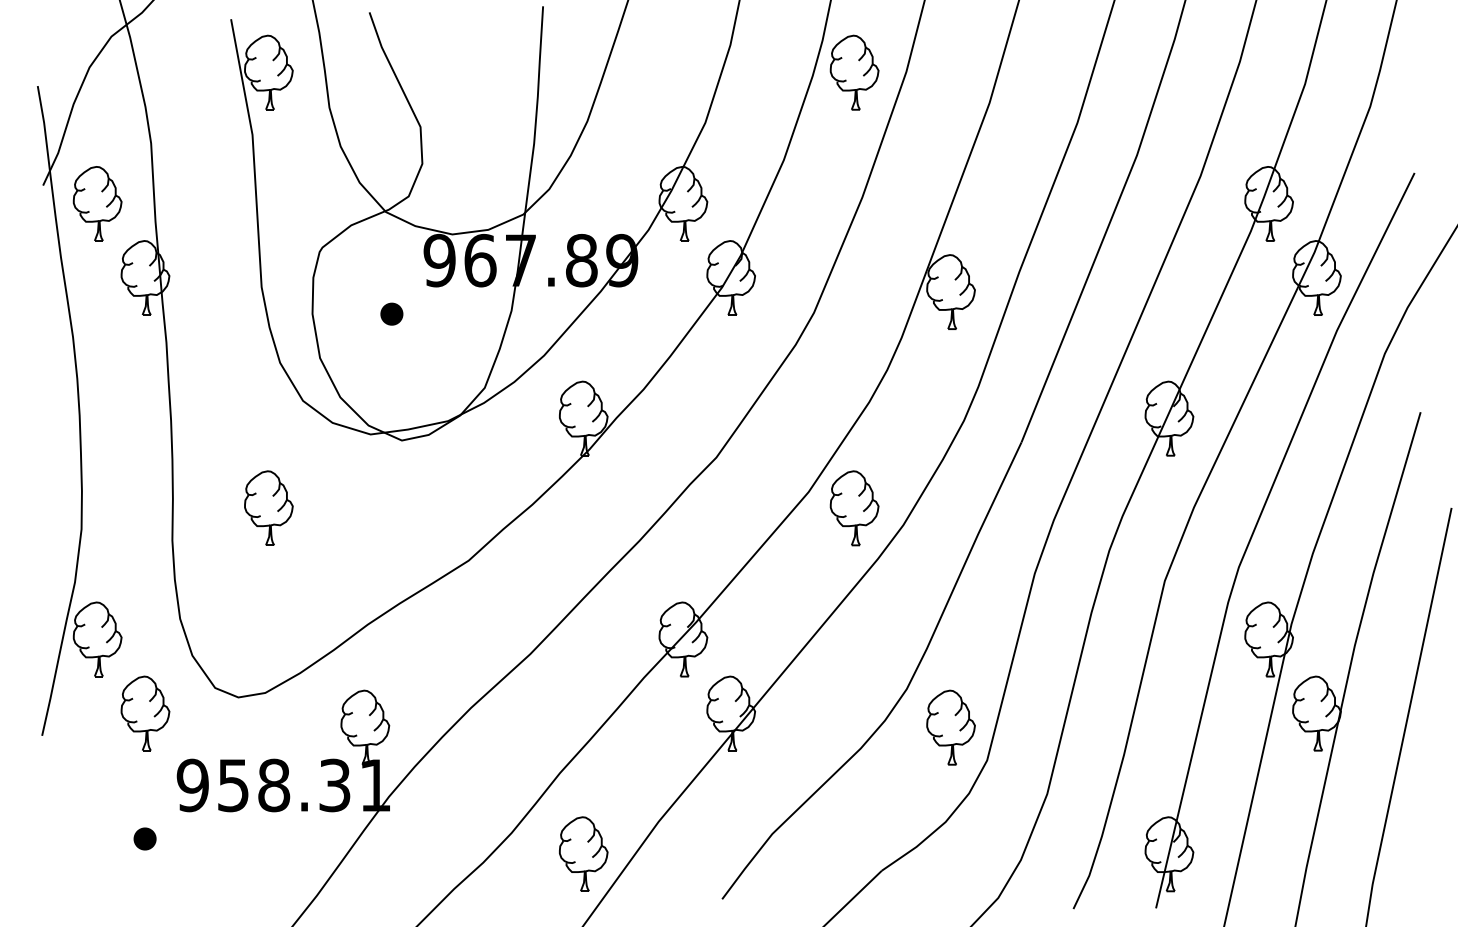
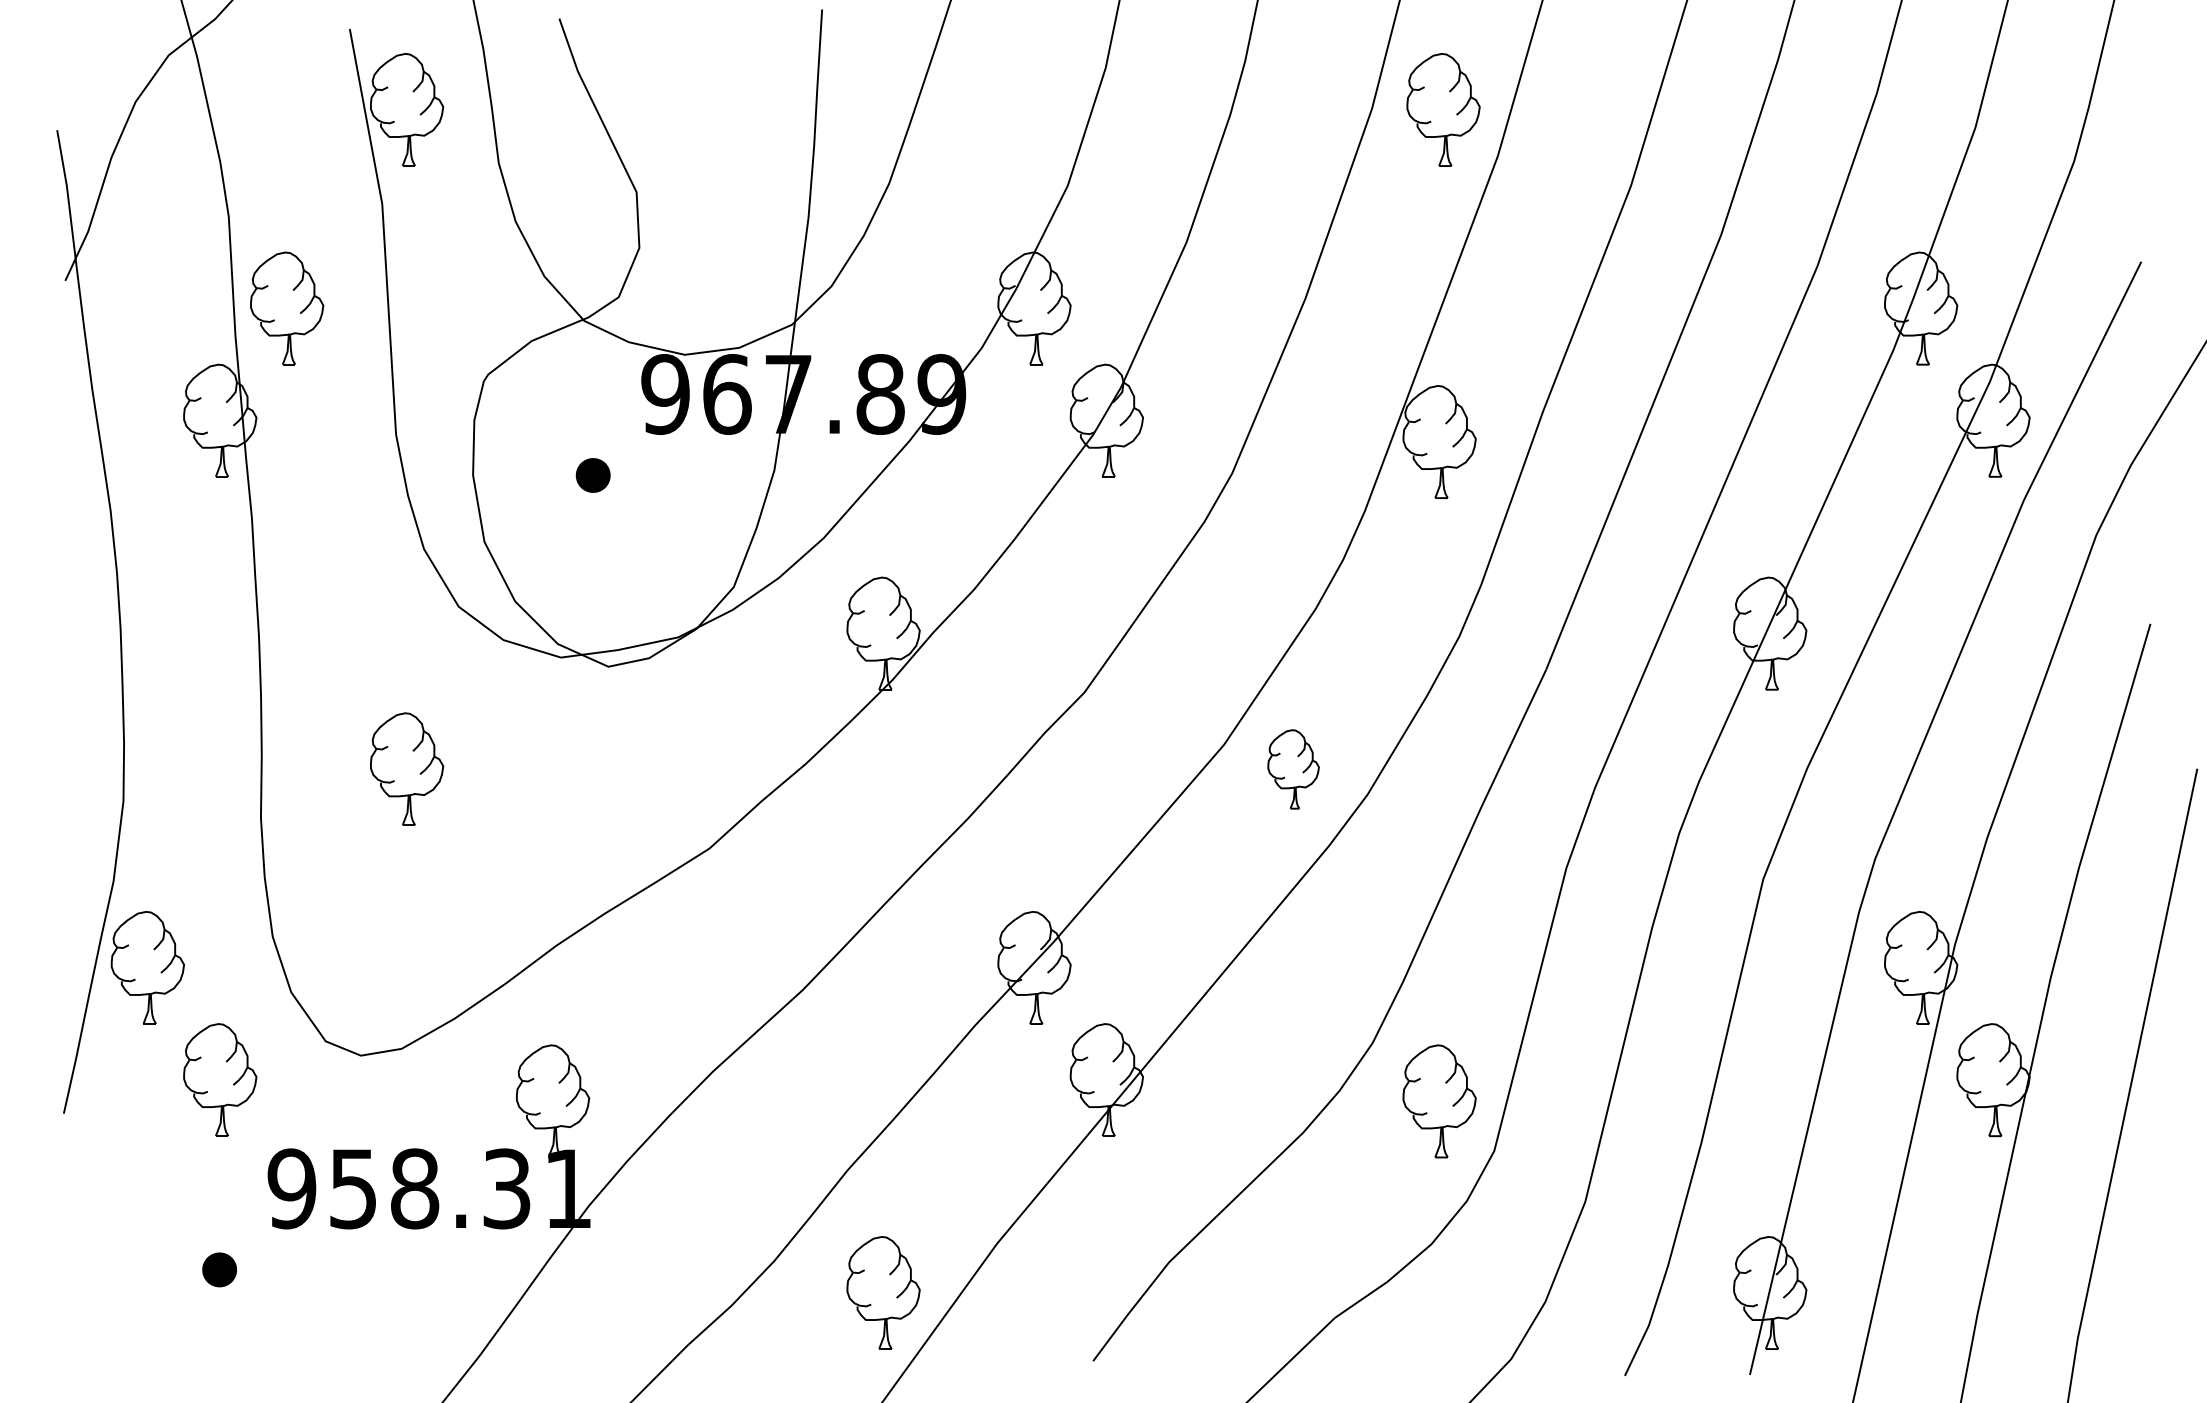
part: (854, 72) -> (1443, 109), moved
part: (97, 203) -> (286, 307), moved
part: (854, 508) -> (1293, 769), size x0.7

